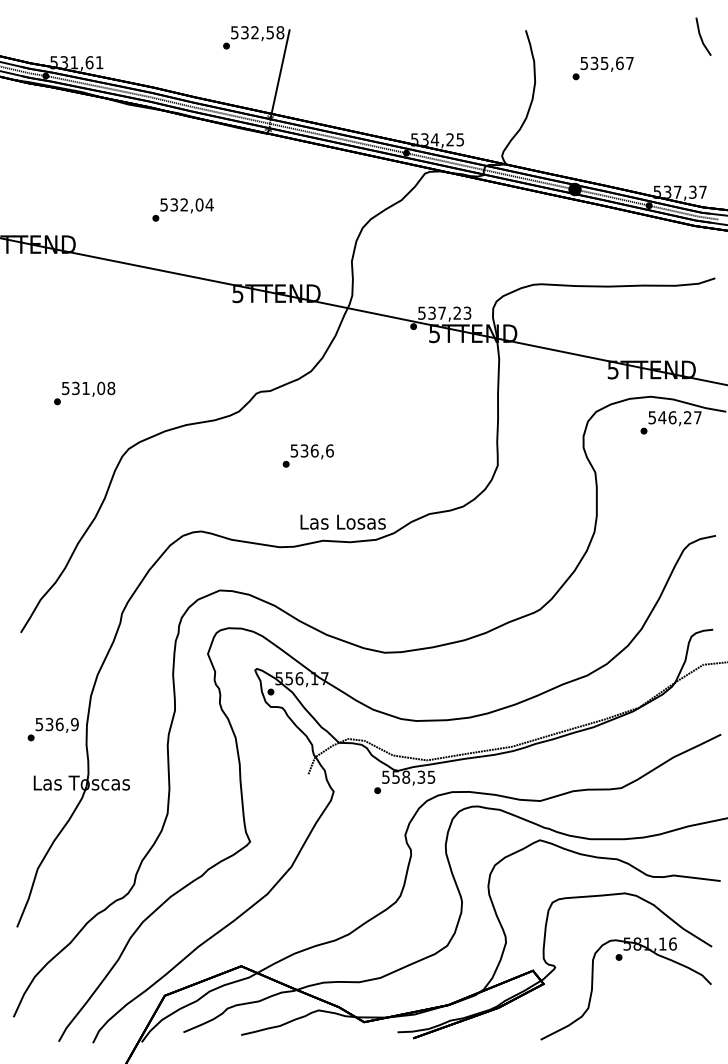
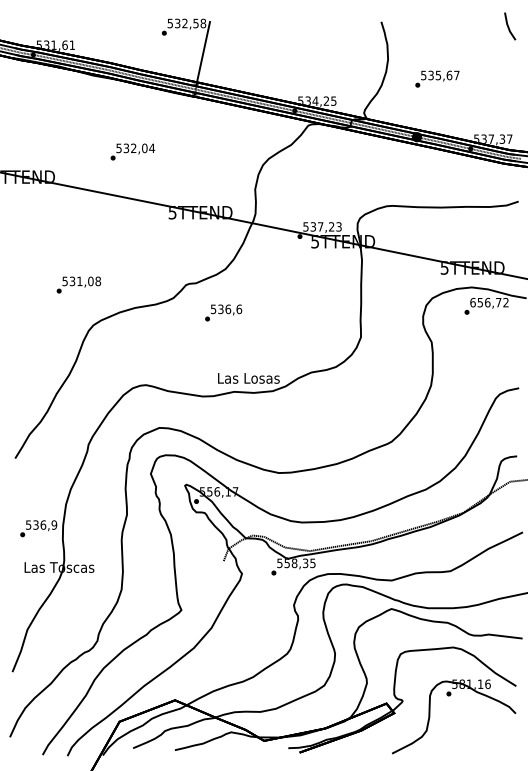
text: (602, 68) -> (436, 79), moved
text: (84, 393) -> (78, 285), moved
text: (674, 417) -> (489, 302), 546,27 -> 656,72
text: (307, 455) -> (223, 312), moved

